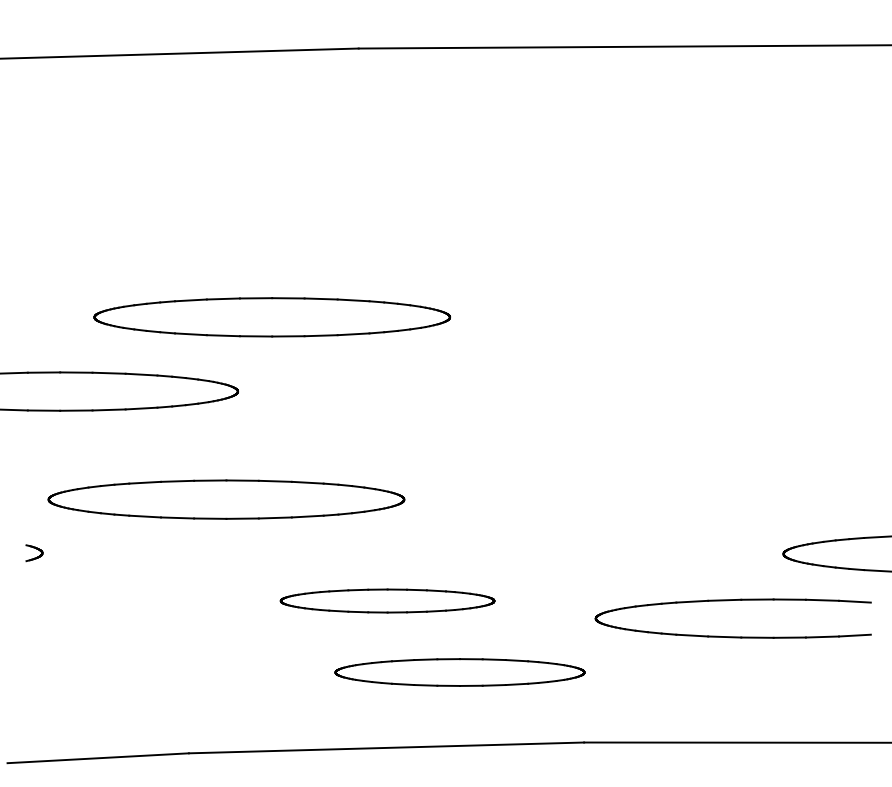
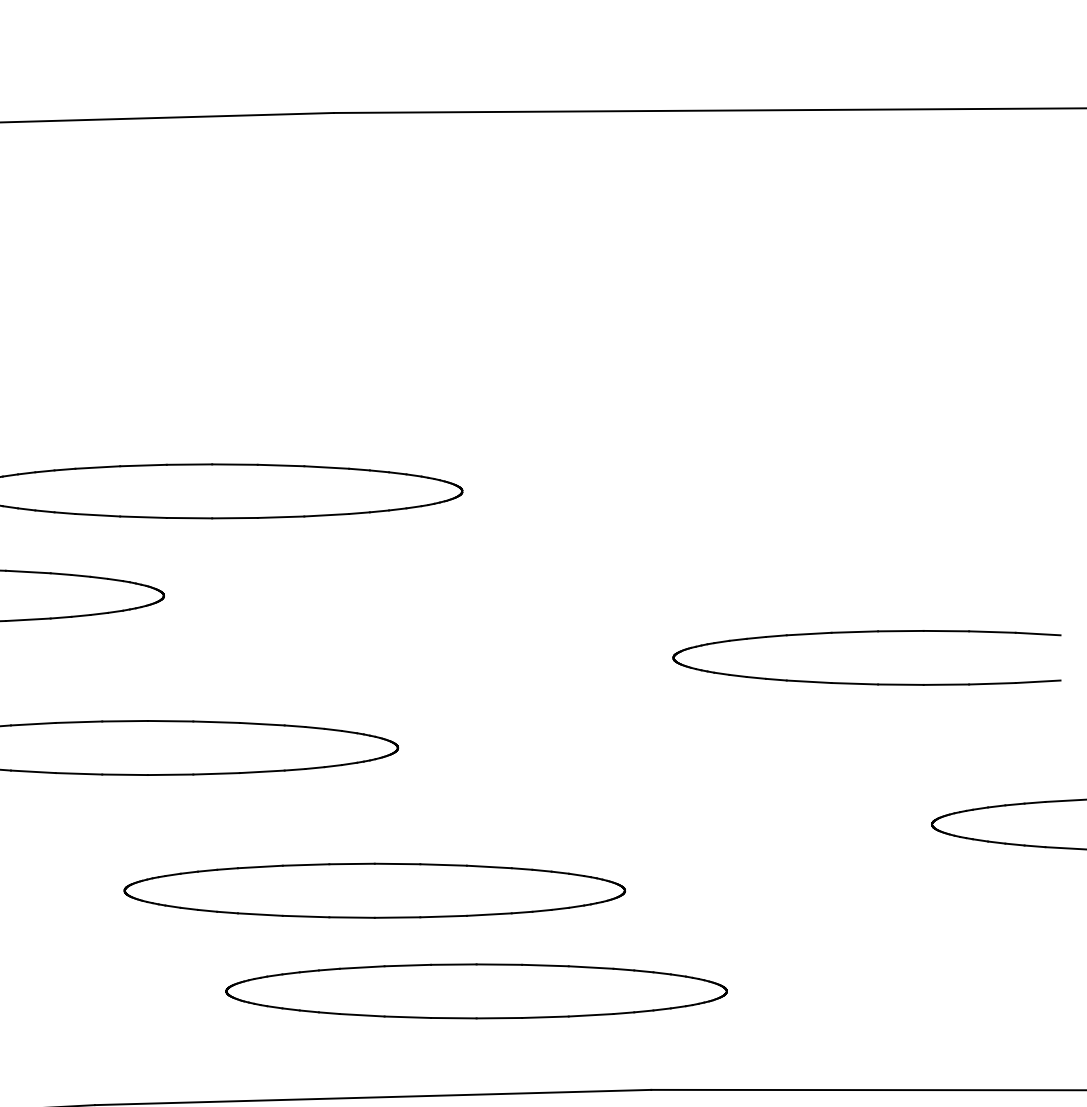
part: (387, 600) -> (374, 889), size x1.67
part: (728, 601) -> (860, 633), moved
part: (459, 672) -> (475, 991), size x1.43

